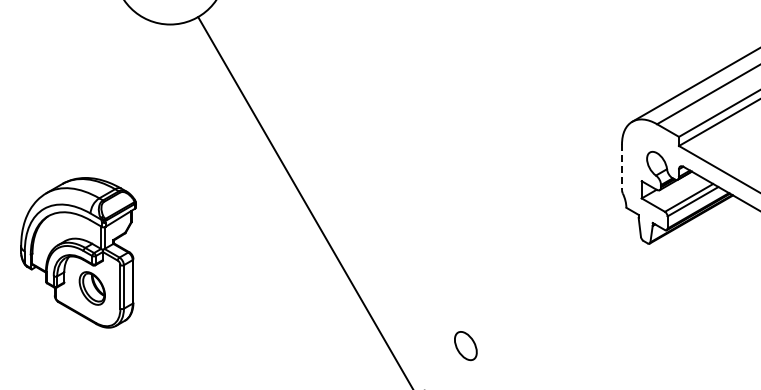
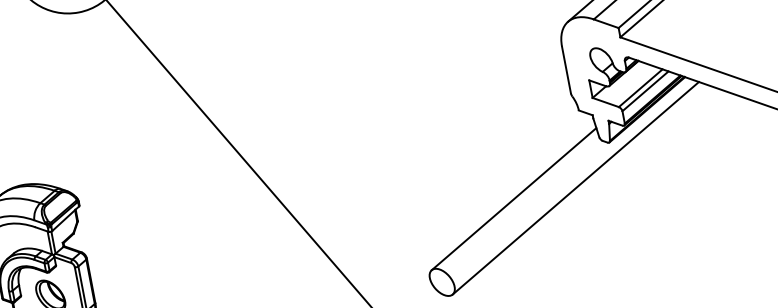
line: (622, 167) -> (567, 70), dashed -> solid
line: (548, 279) -> (513, 198), added
line: (609, 280) -> (575, 187), added

